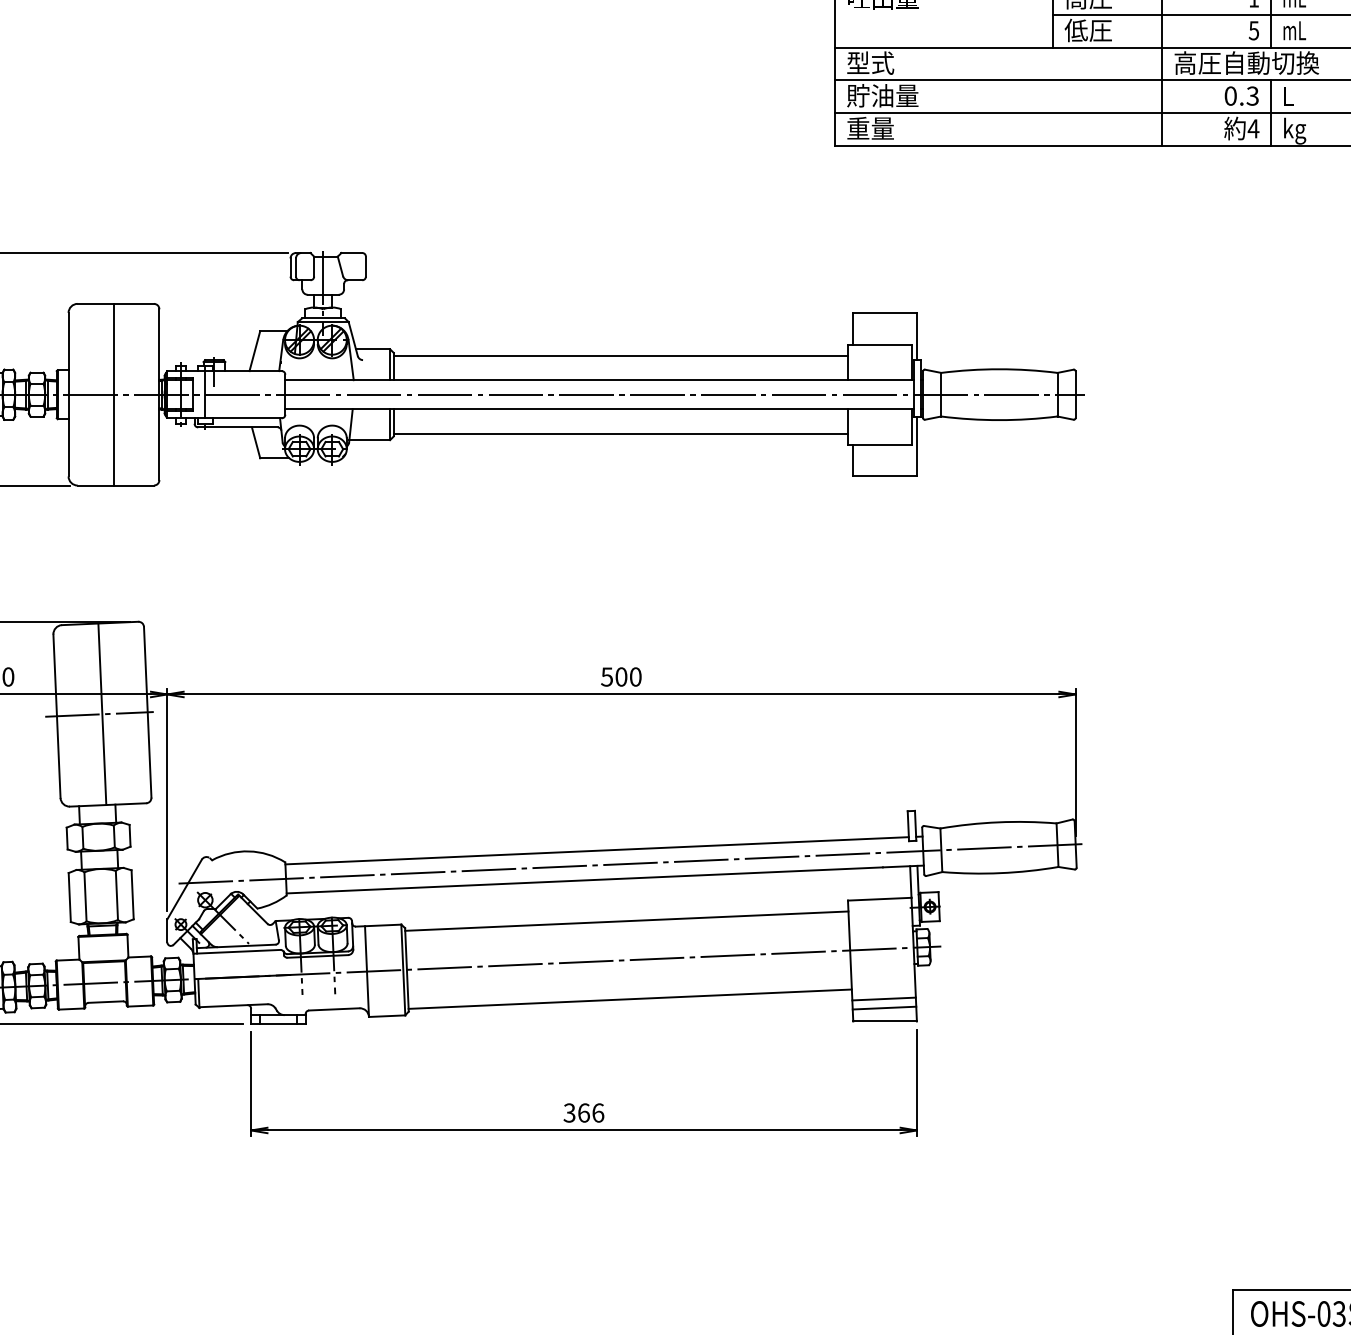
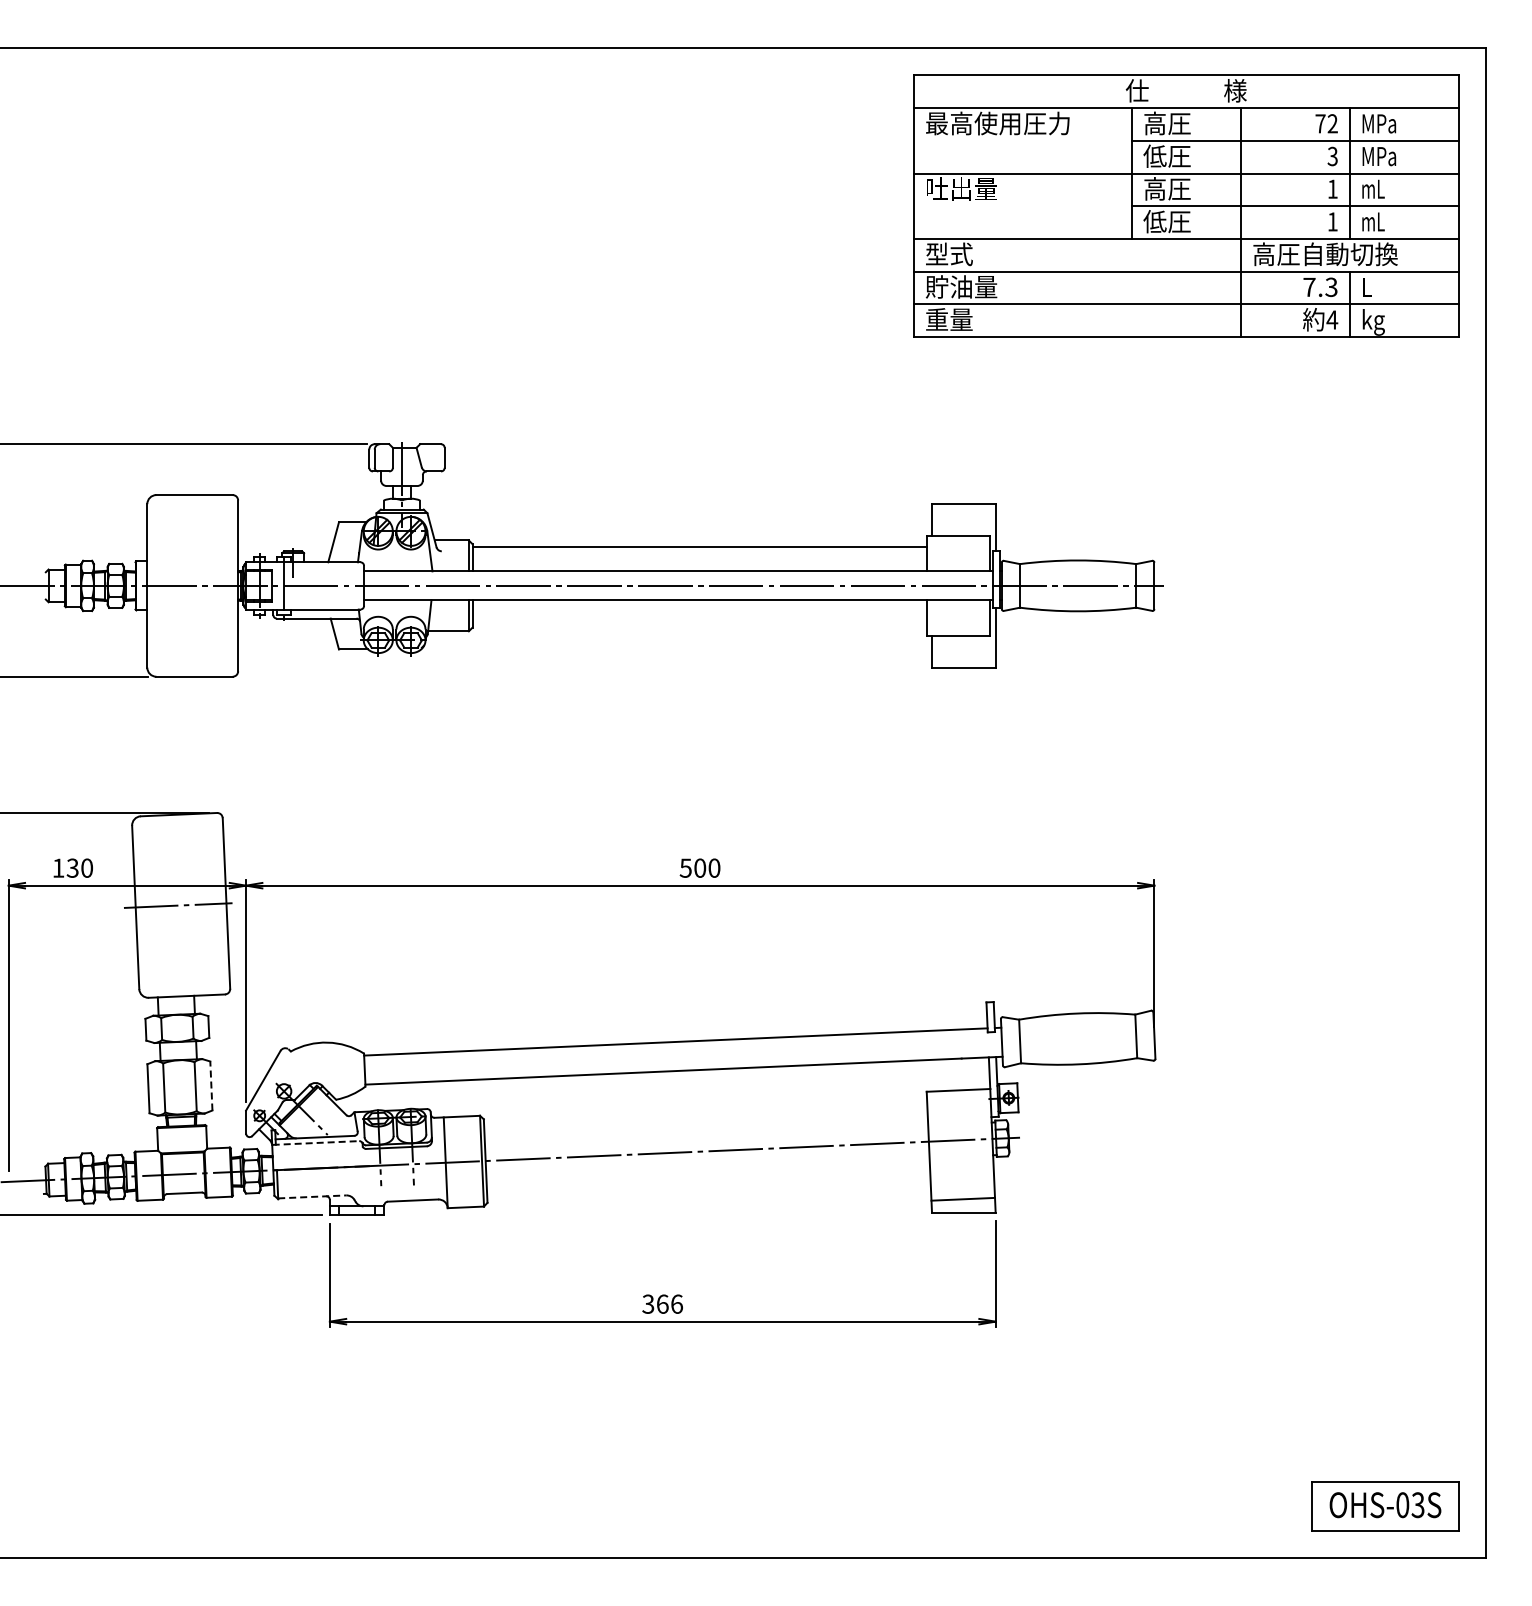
text: (1253, 30) -> (1332, 221), 5 -> 1
text: (1230, 95) -> (1309, 286), 0.3 -> 7.3
line: (113, 394) -> (192, 585), removed
line: (620, 433) -> (699, 624), removed
line: (102, 714) -> (181, 905), removed
line: (631, 863) -> (710, 1054), removed
line: (132, 894) -> (211, 1085), solid -> dashed
line: (626, 921) -> (705, 1112), removed
line: (237, 951) -> (316, 1142), solid -> dashed
line: (883, 998) -> (962, 1189), removed
line: (629, 999) -> (708, 1190), removed
line: (233, 1005) -> (312, 1196), solid -> dashed

